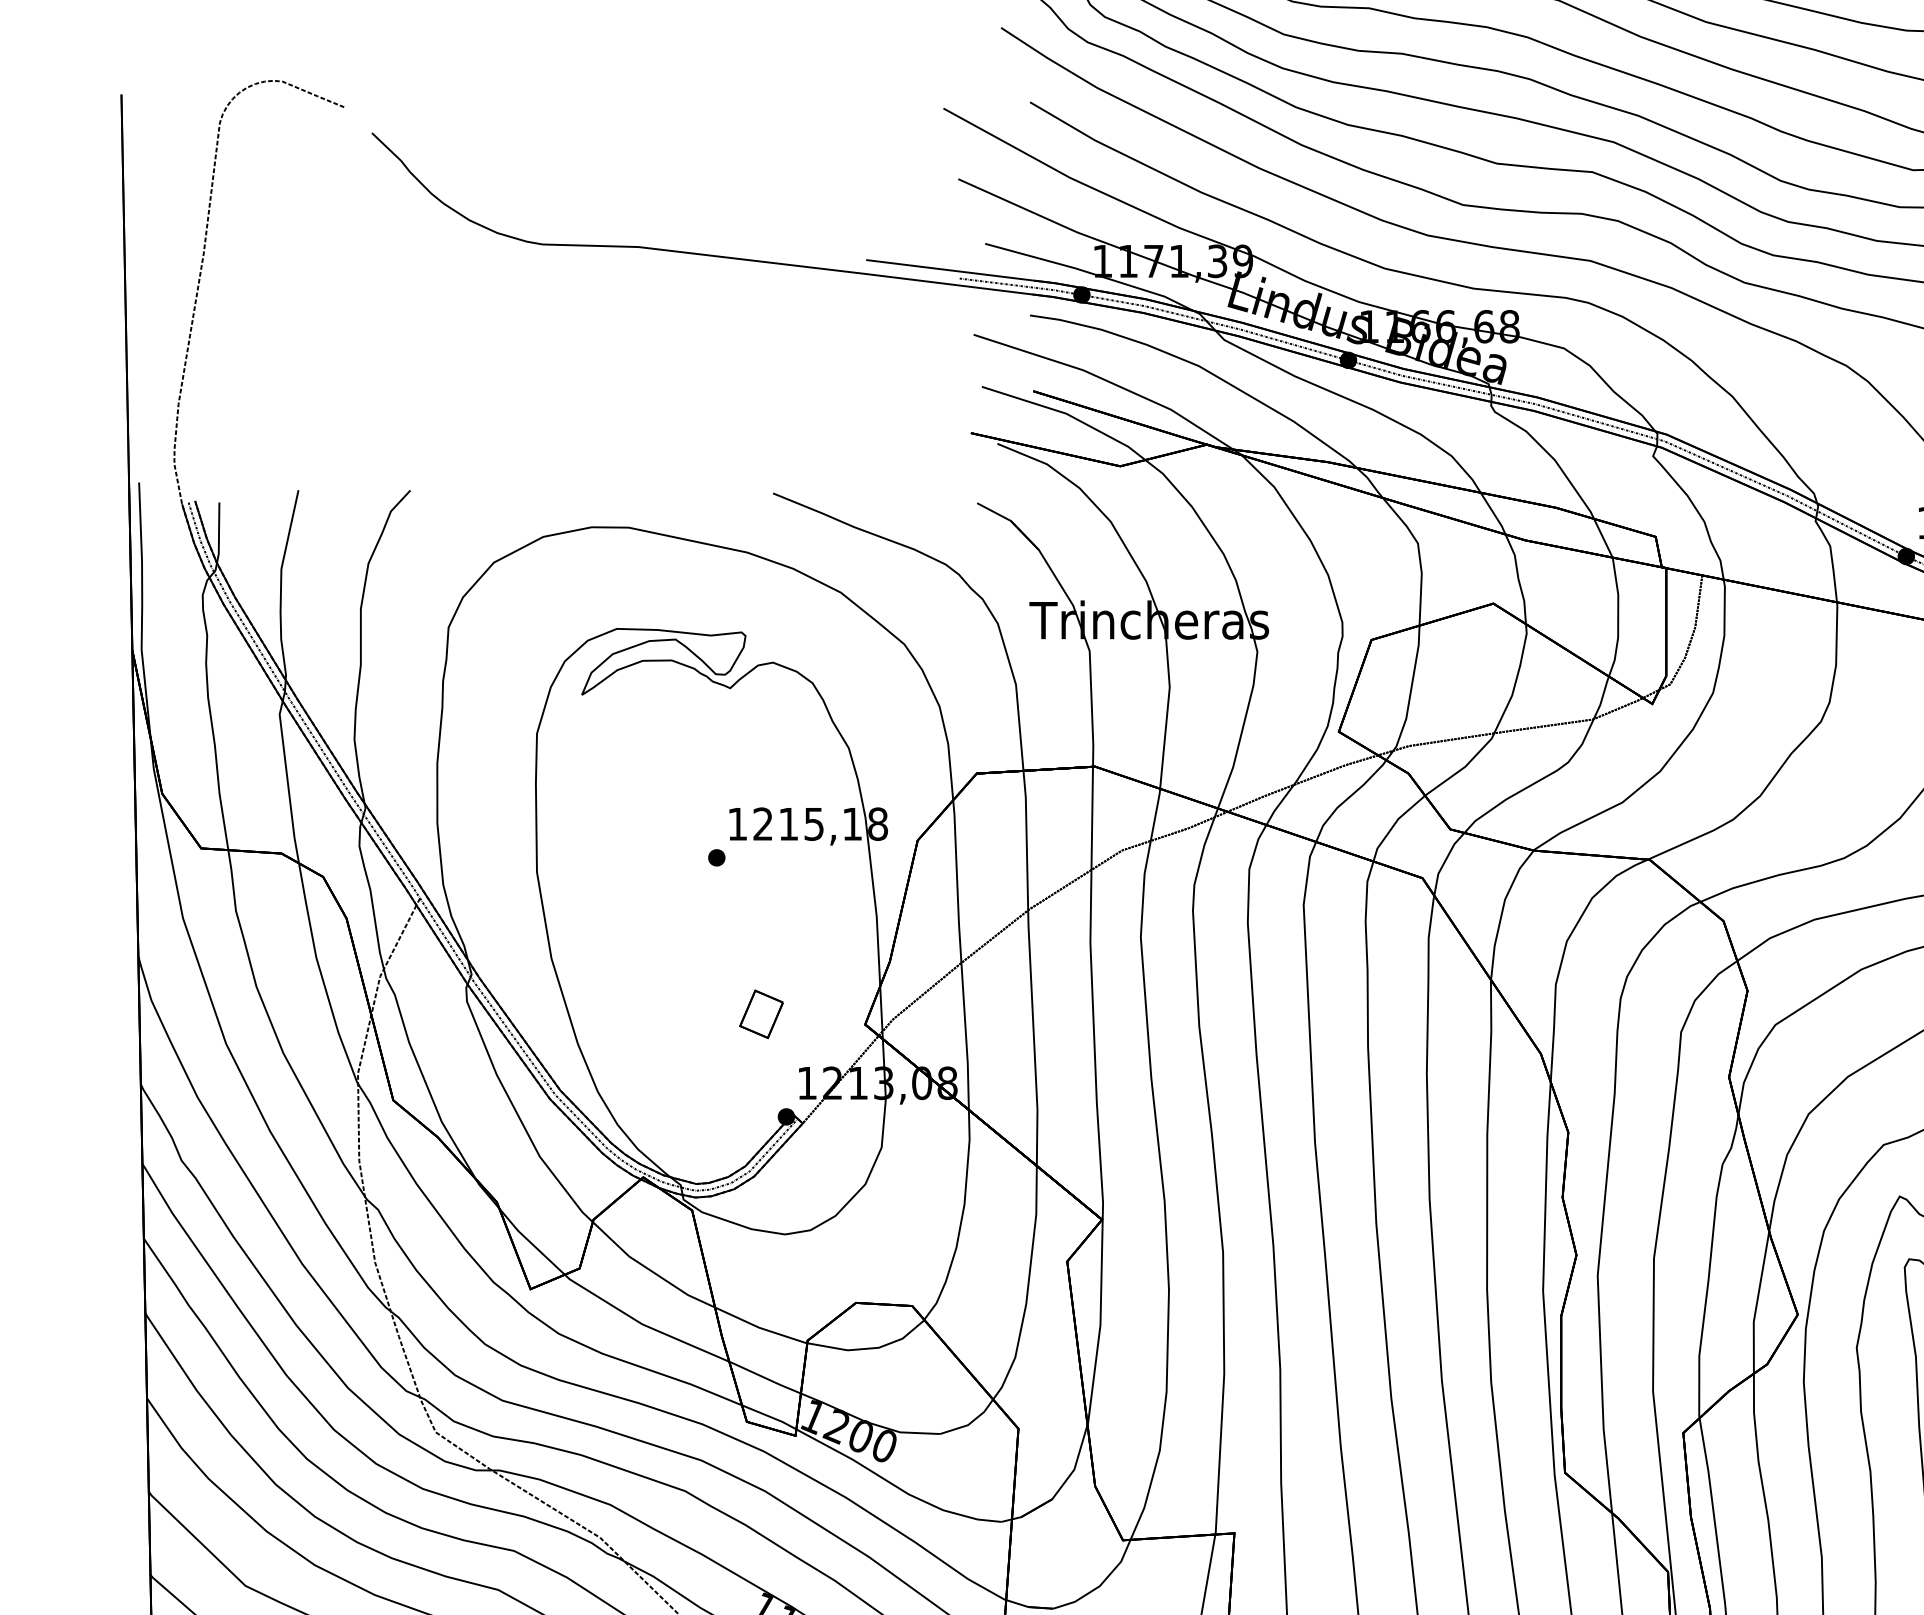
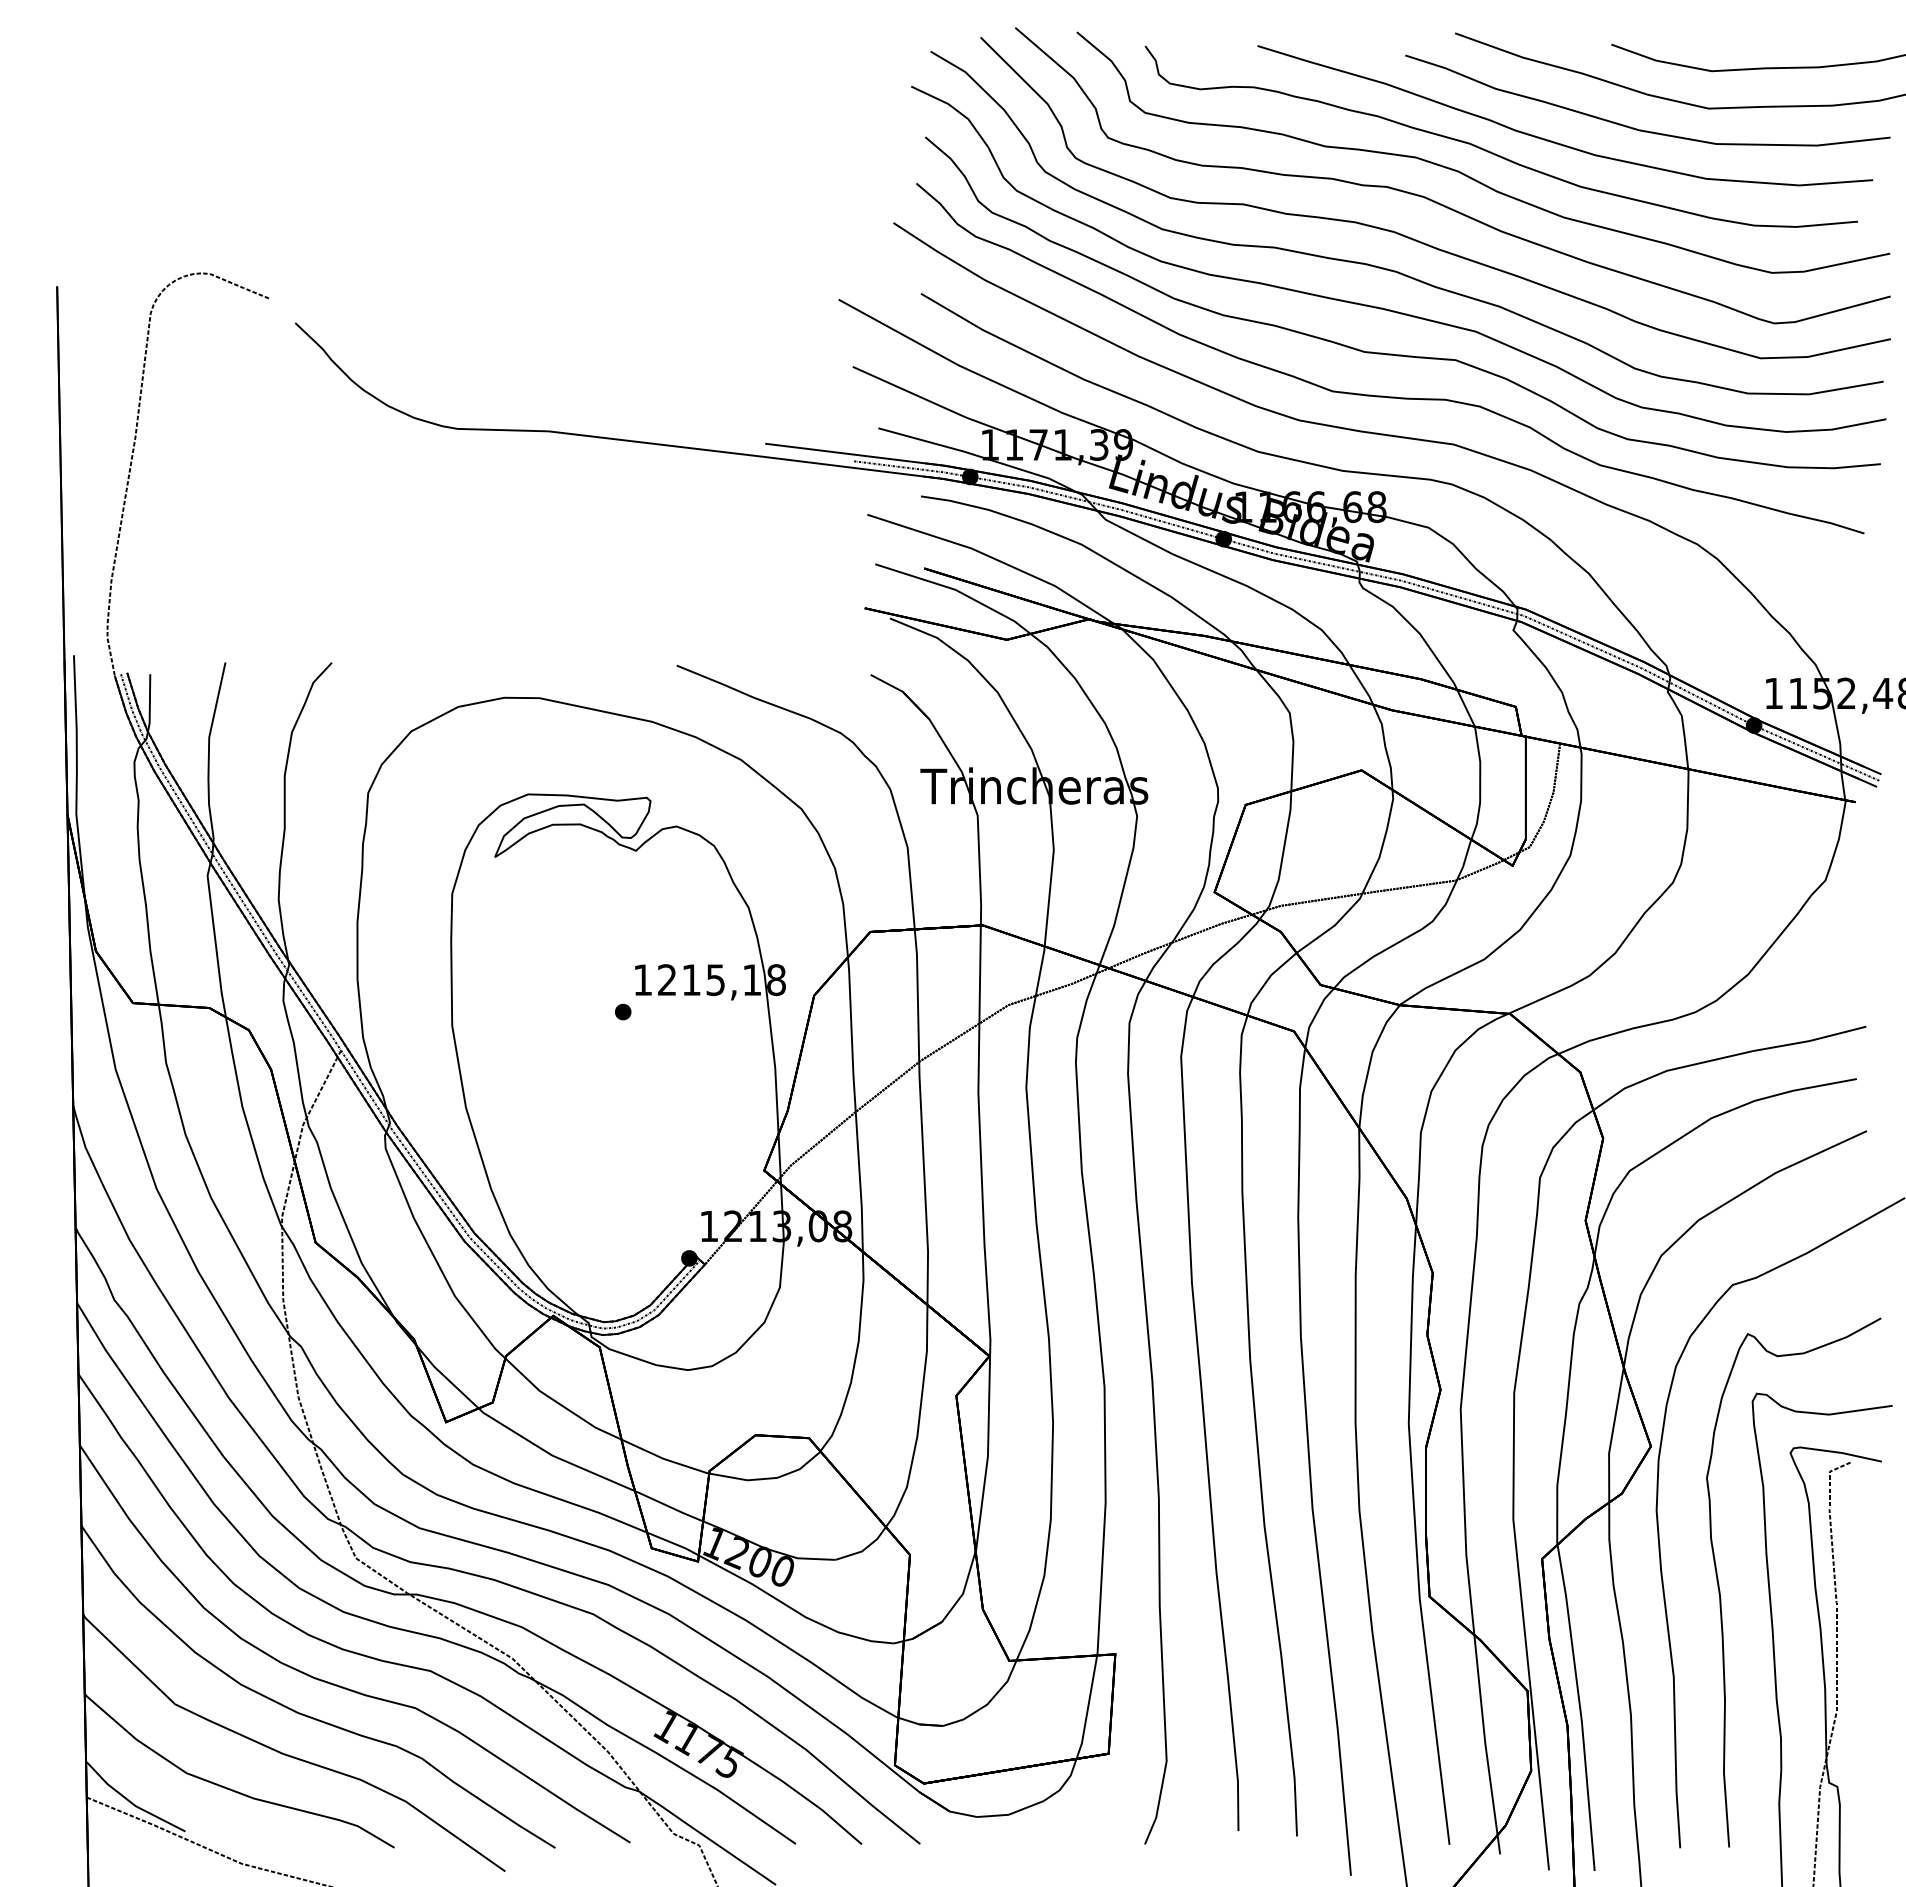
part: (761, 1013) -> (665, 1160), removed

